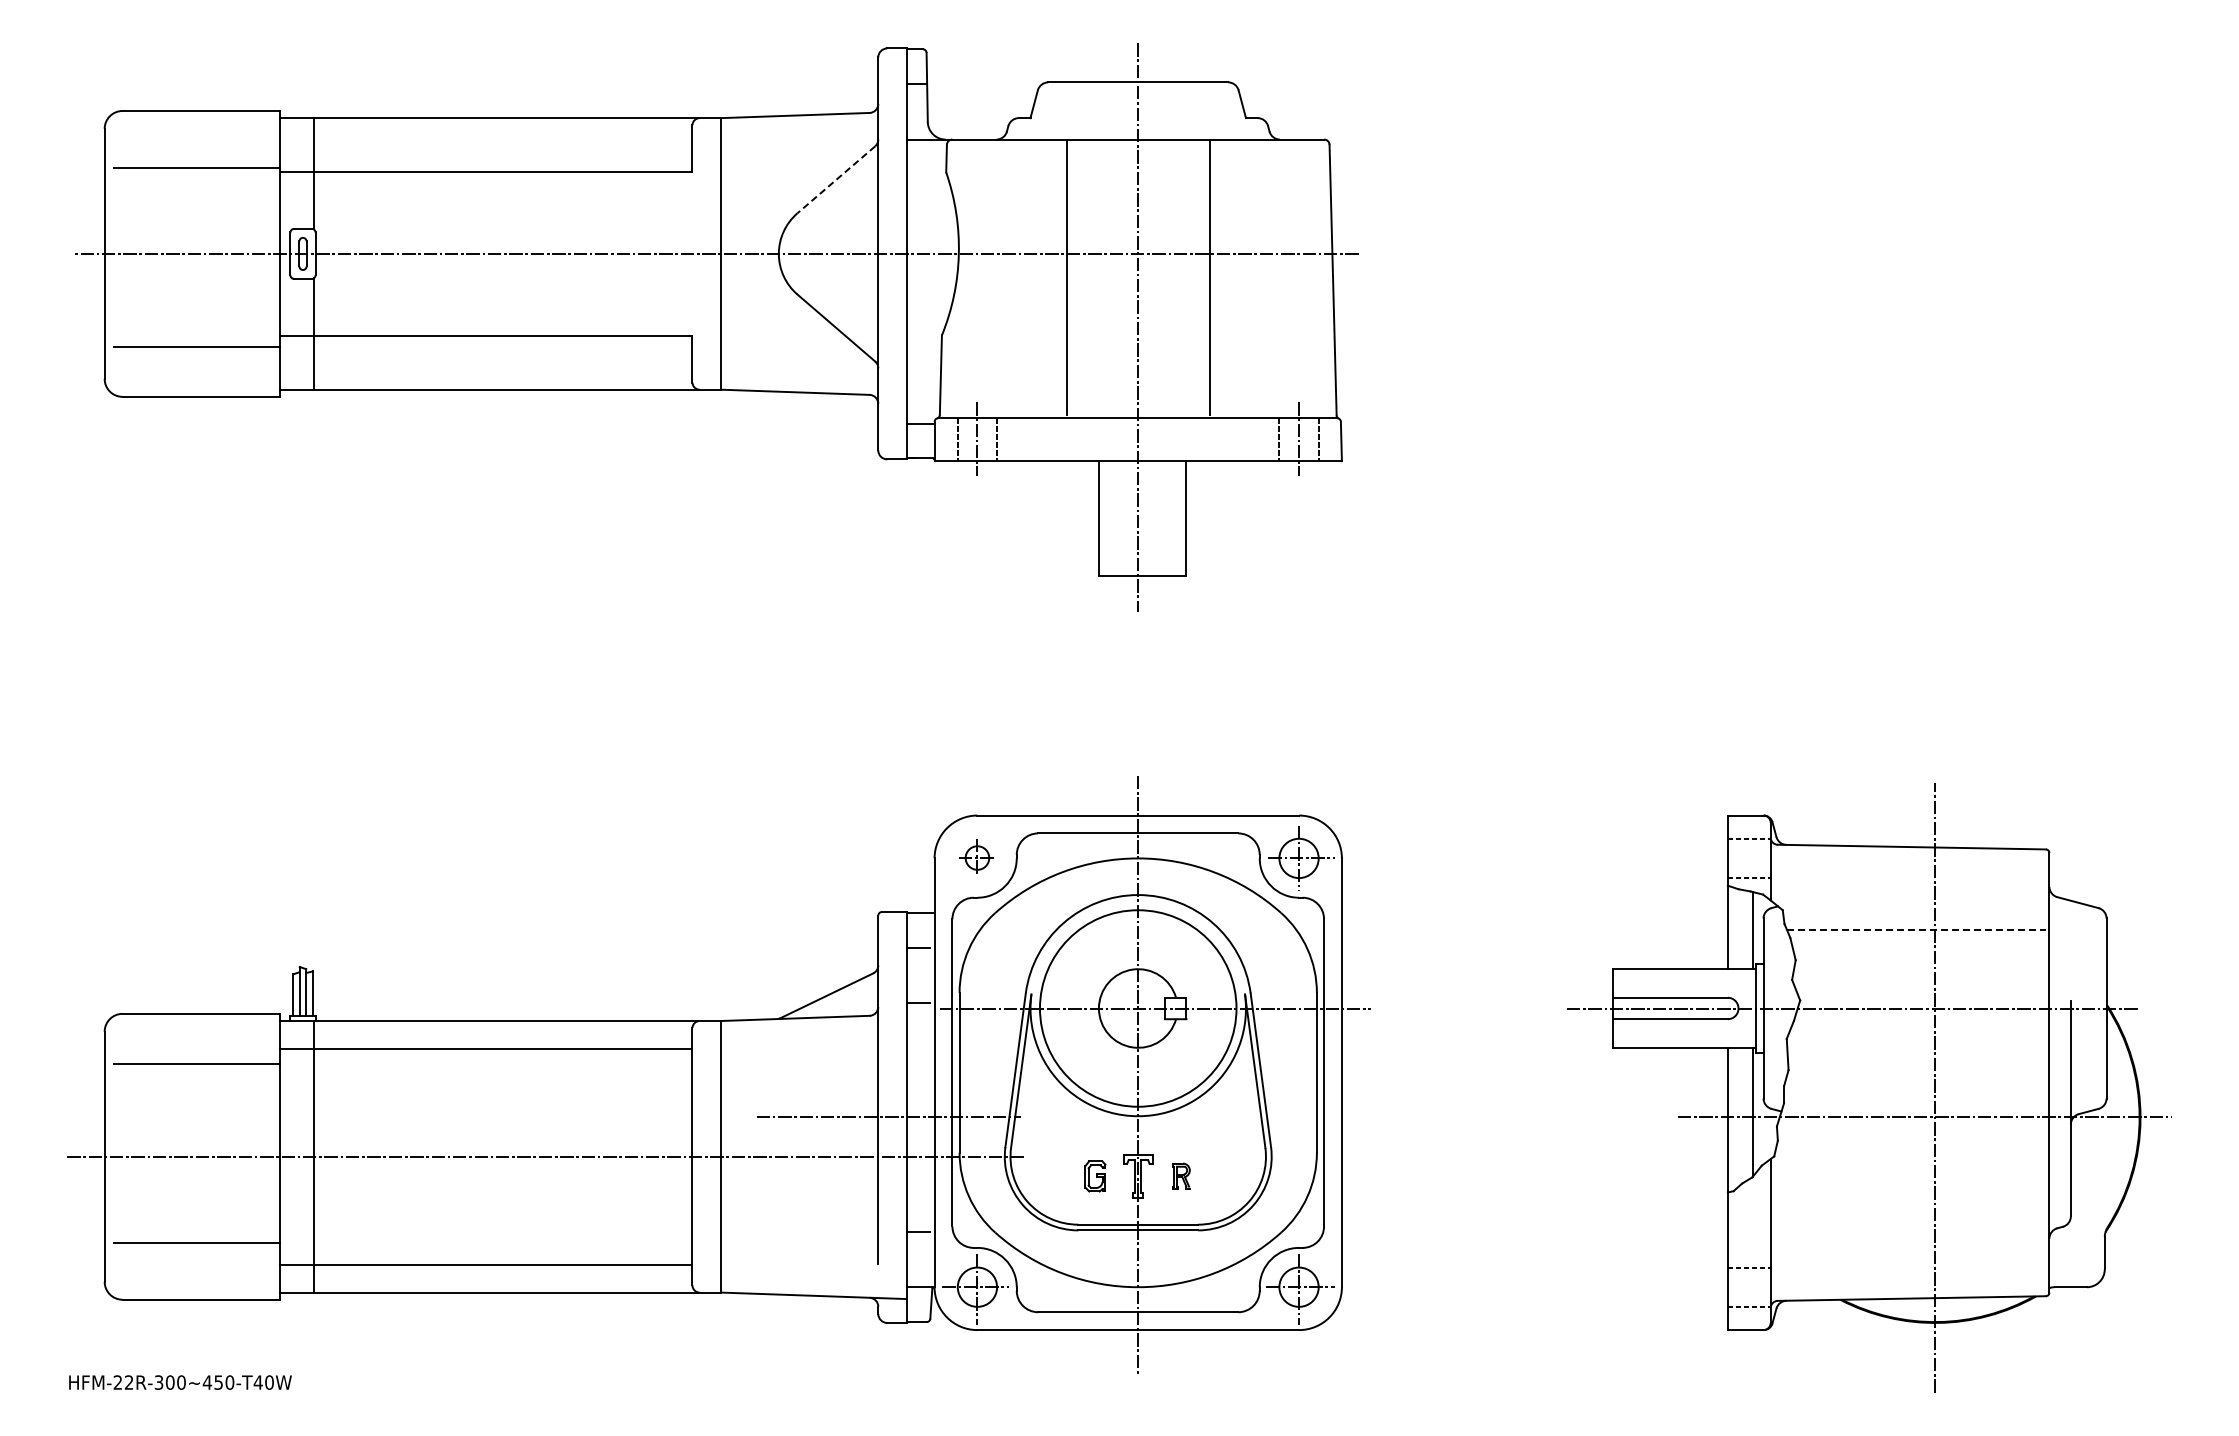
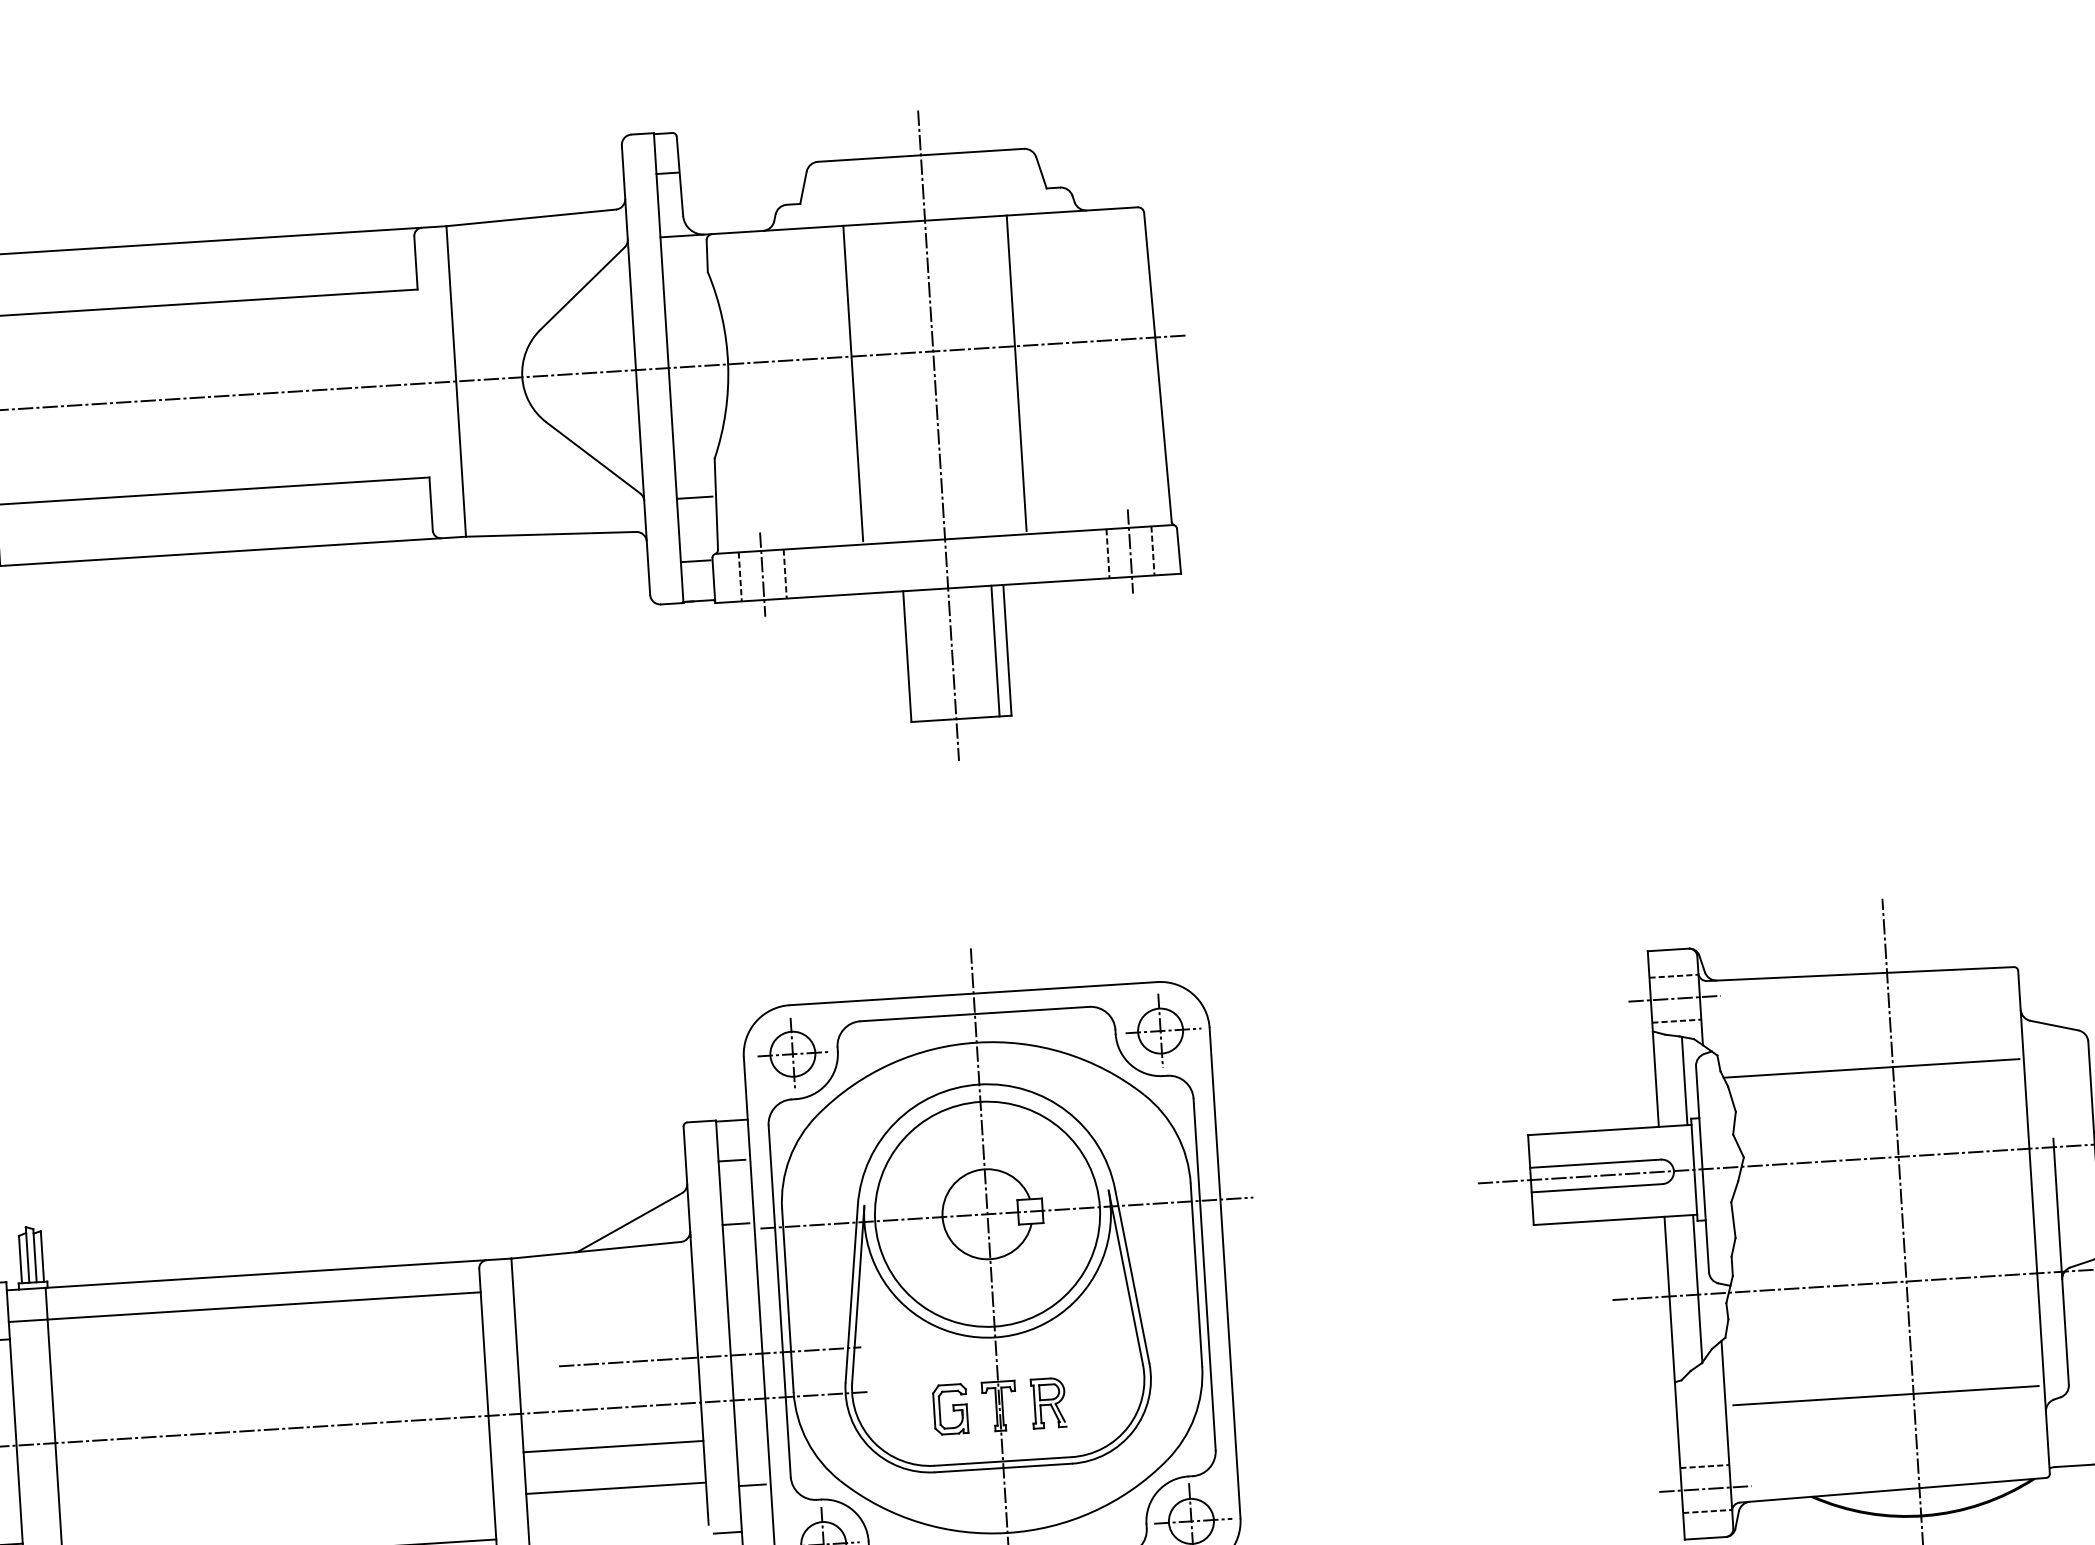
line: (835, 180) -> (581, 289), dashed -> solid
line: (921, 368) -> (693, 498), added
line: (1176, 518) -> (996, 651), added
part: (977, 857) -> (792, 1053), size x1.67
line: (1748, 858) -> (1674, 998), added
line: (1916, 929) -> (1871, 1067), dashed -> solid
part: (1095, 1176) -> (950, 1409), size x1.43
part: (1181, 1176) -> (1049, 1403), size x1.67
line: (799, 1190) -> (613, 1446), added
line: (1910, 1215) -> (1885, 1395), added
line: (799, 1226) -> (615, 1487), added
line: (894, 1271) -> (727, 1532), added
line: (1748, 1287) -> (1705, 1489), added

